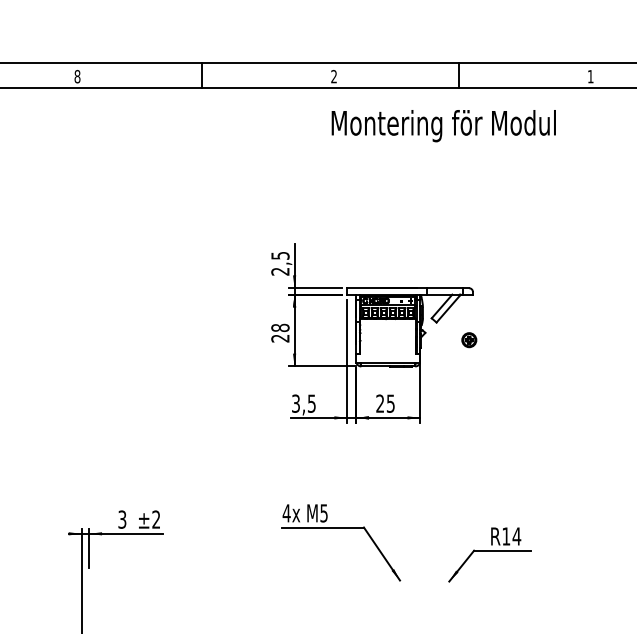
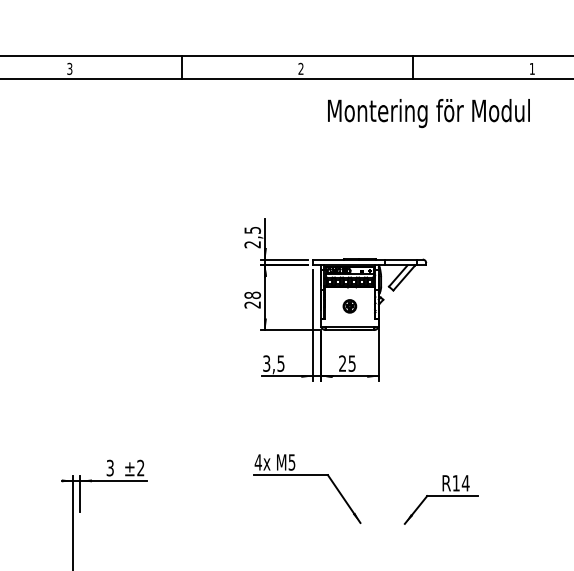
text: (77, 76) -> (69, 68), 8 -> 3
text: (443, 126) -> (428, 113), moved
part: (468, 340) -> (349, 306), moved

